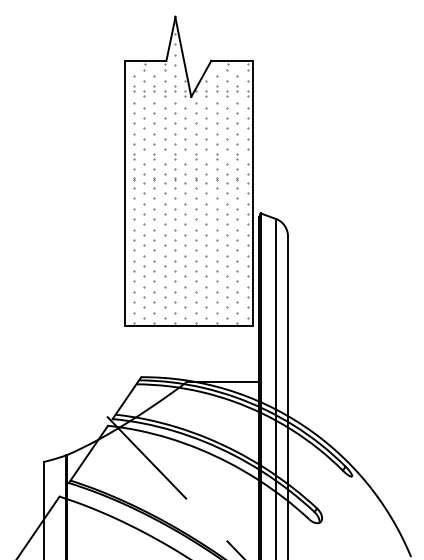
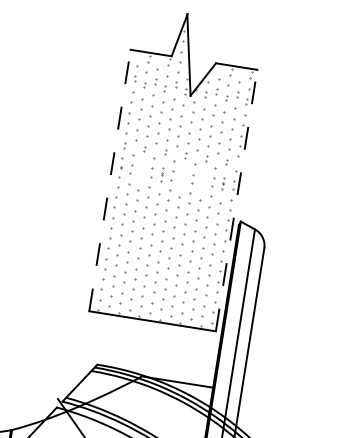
part: (154, 178) -> (141, 170), removed
part: (175, 178) -> (162, 173), size x0.7
part: (196, 178) -> (182, 177), removed
part: (217, 178) -> (203, 180), removed
part: (237, 178) -> (223, 183), size x0.6
line: (124, 192) -> (109, 179), solid -> dashed
line: (253, 192) -> (237, 199), solid -> dashed

